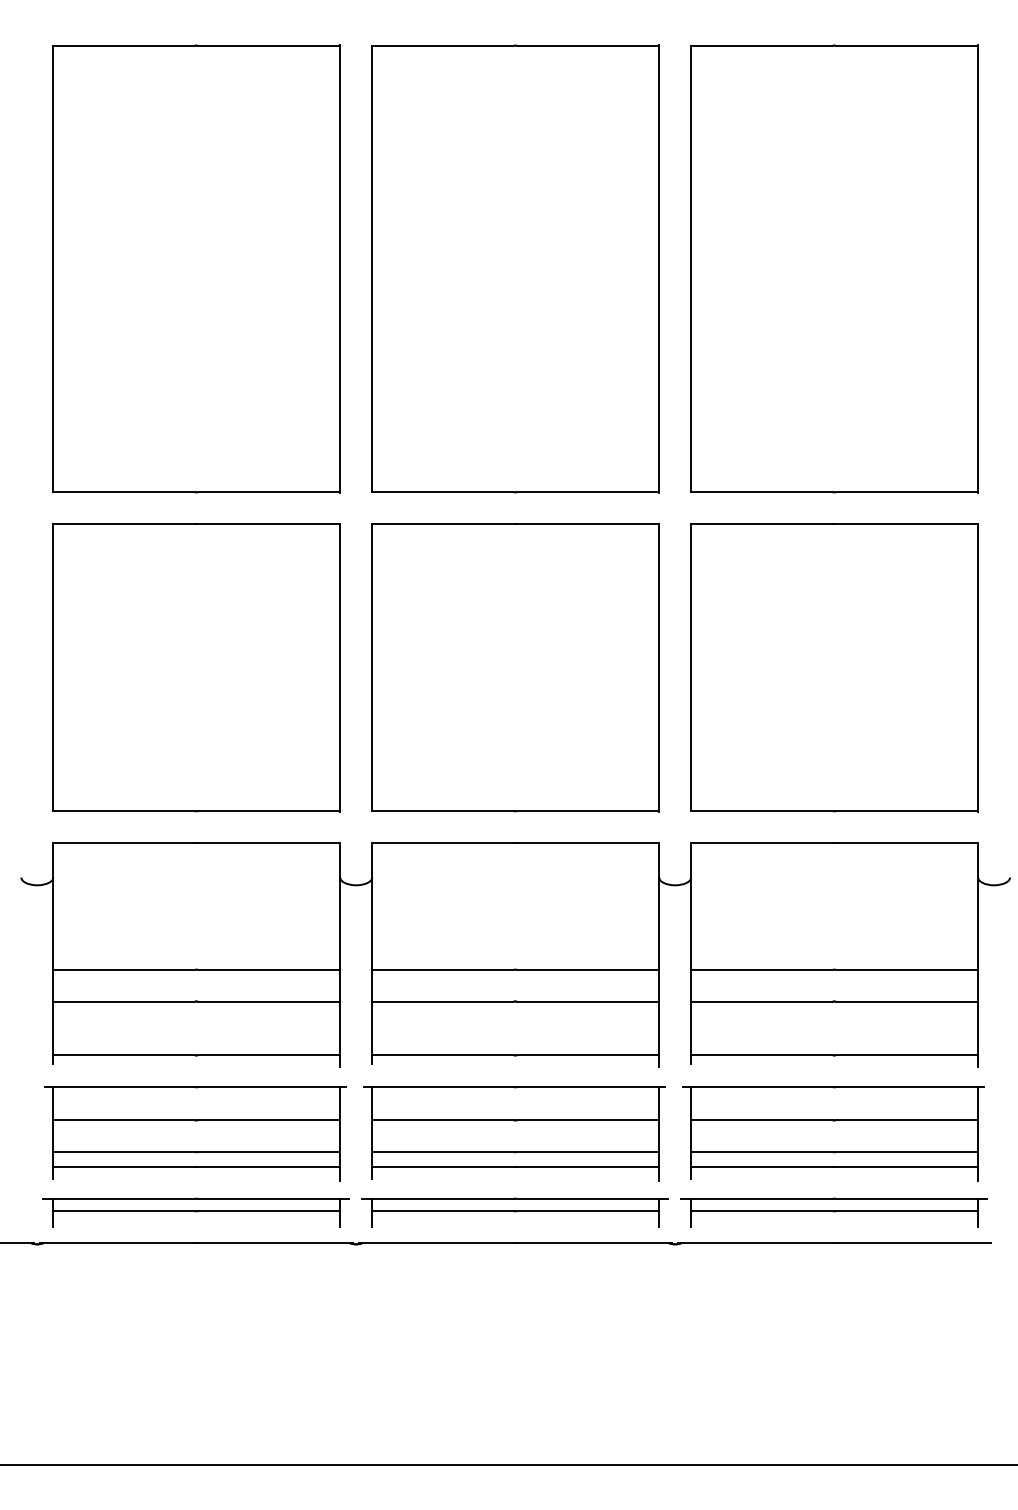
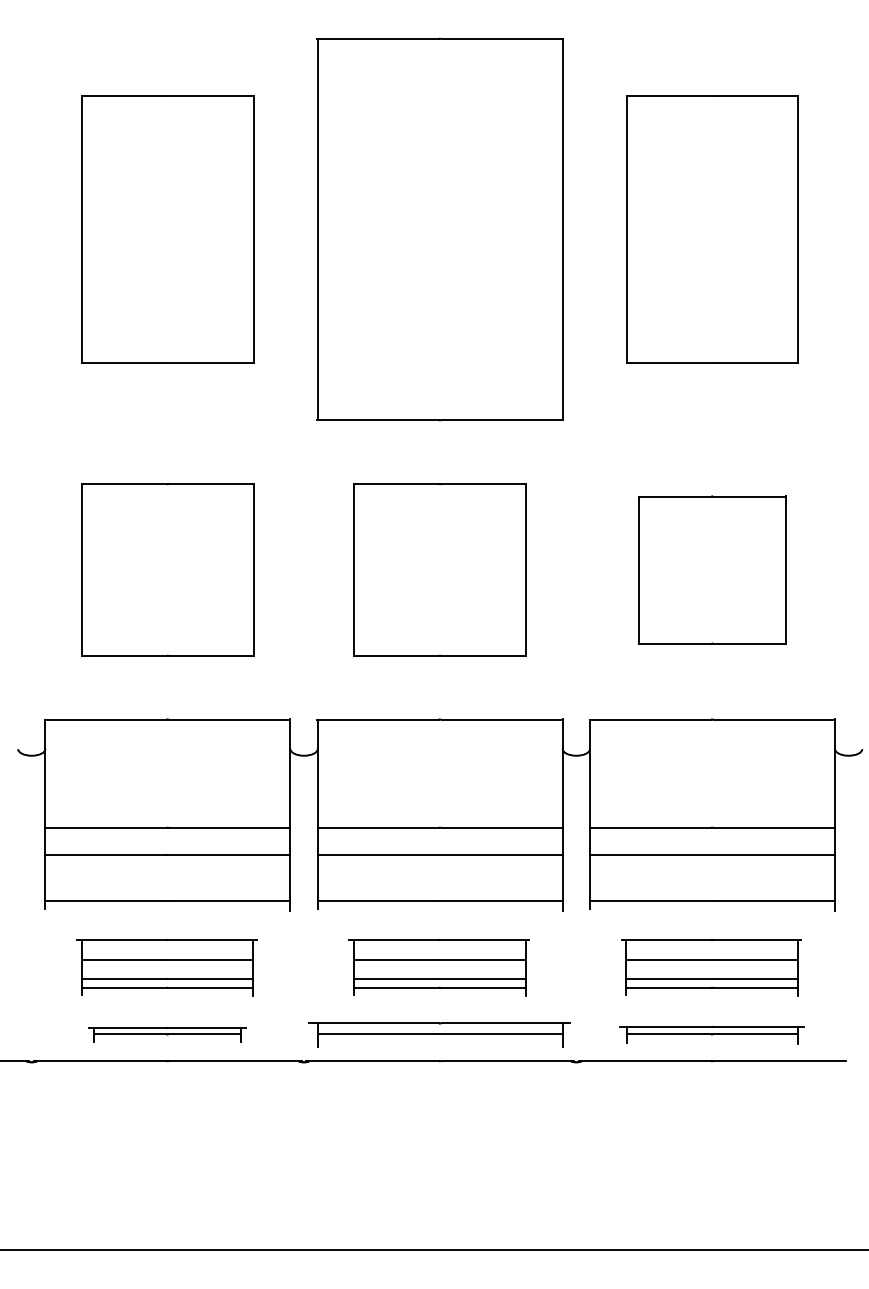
part: (196, 268) -> (167, 229), size x0.7
part: (834, 268) -> (712, 229), size x0.7
part: (196, 667) -> (167, 569), size x0.7
part: (515, 667) -> (440, 569), size x0.7
part: (834, 667) -> (712, 569), size x0.6
part: (195, 1133) -> (166, 967), size x0.7
part: (514, 1133) -> (439, 967), size x0.7
part: (833, 1133) -> (711, 967), size x0.7
part: (195, 1212) -> (166, 1035), size x0.6
part: (833, 1212) -> (711, 1035), size x0.7

